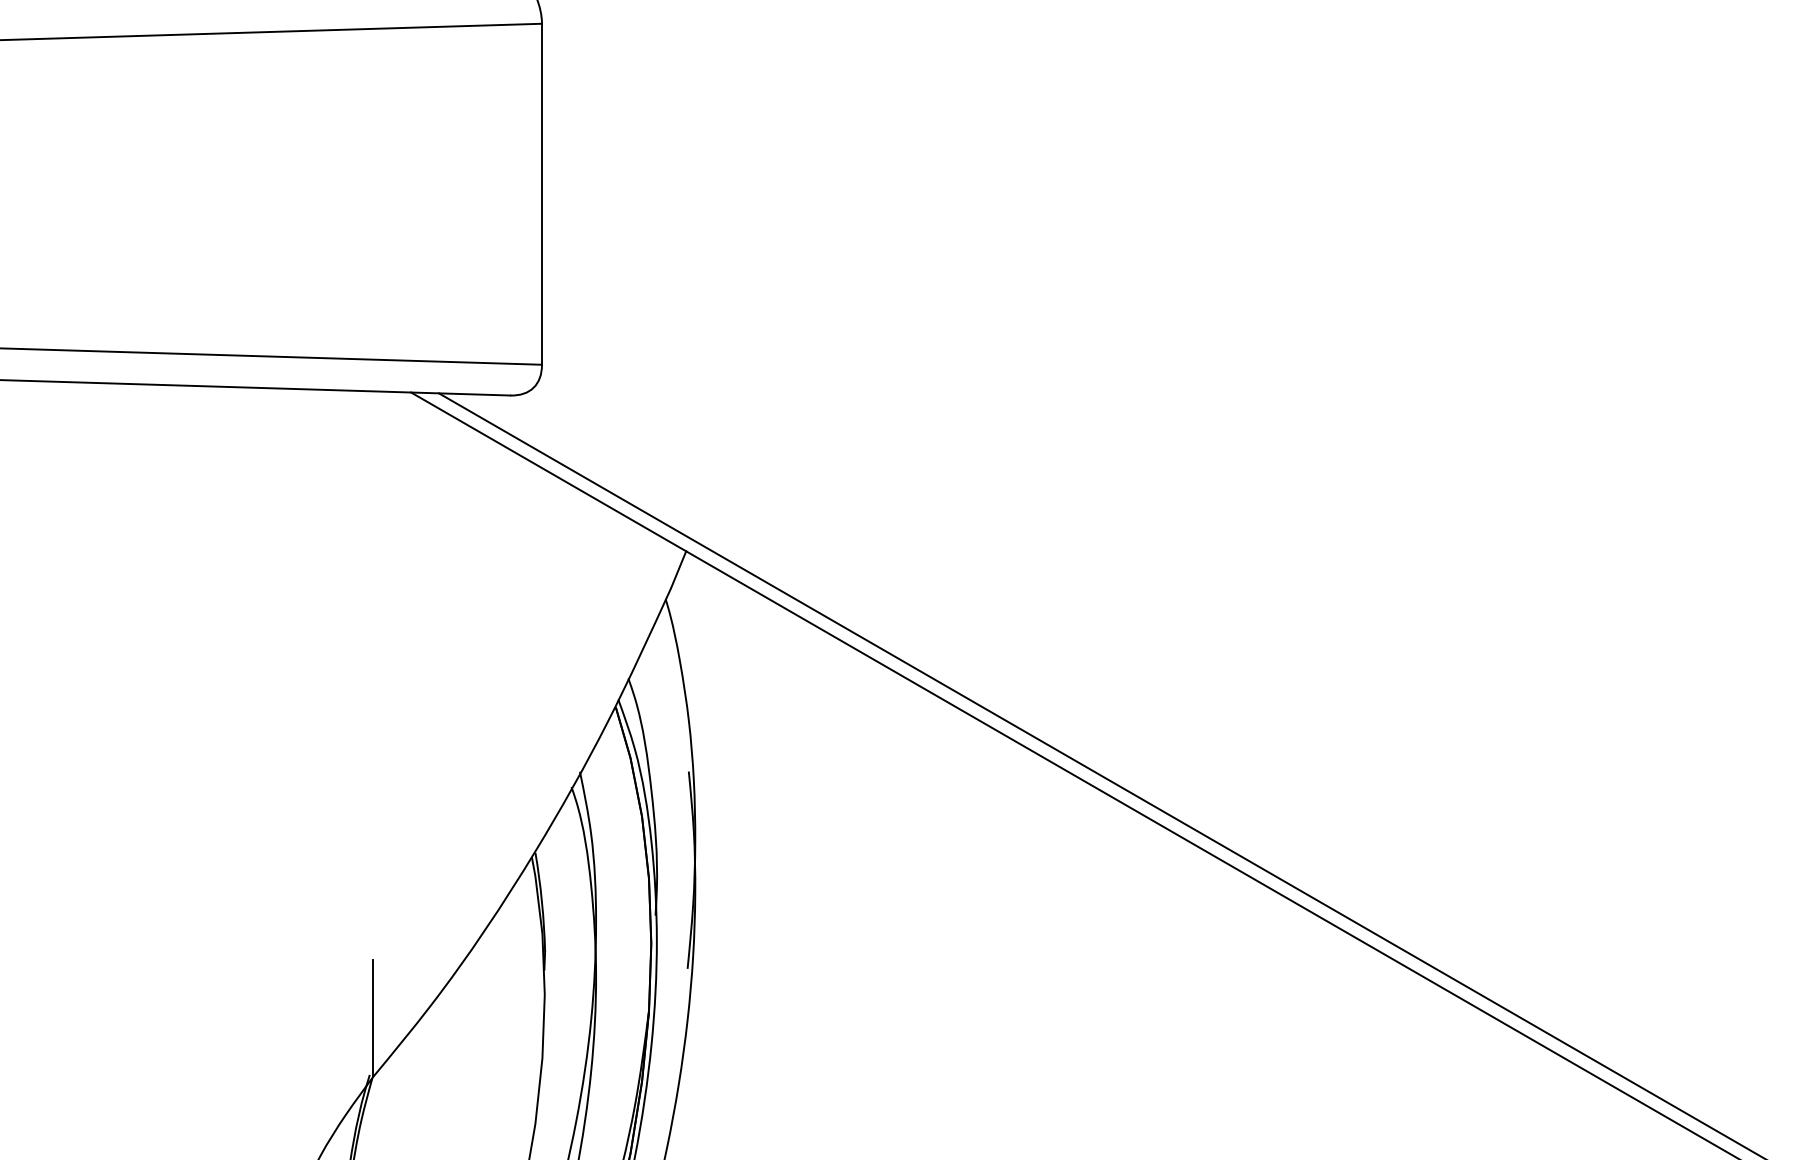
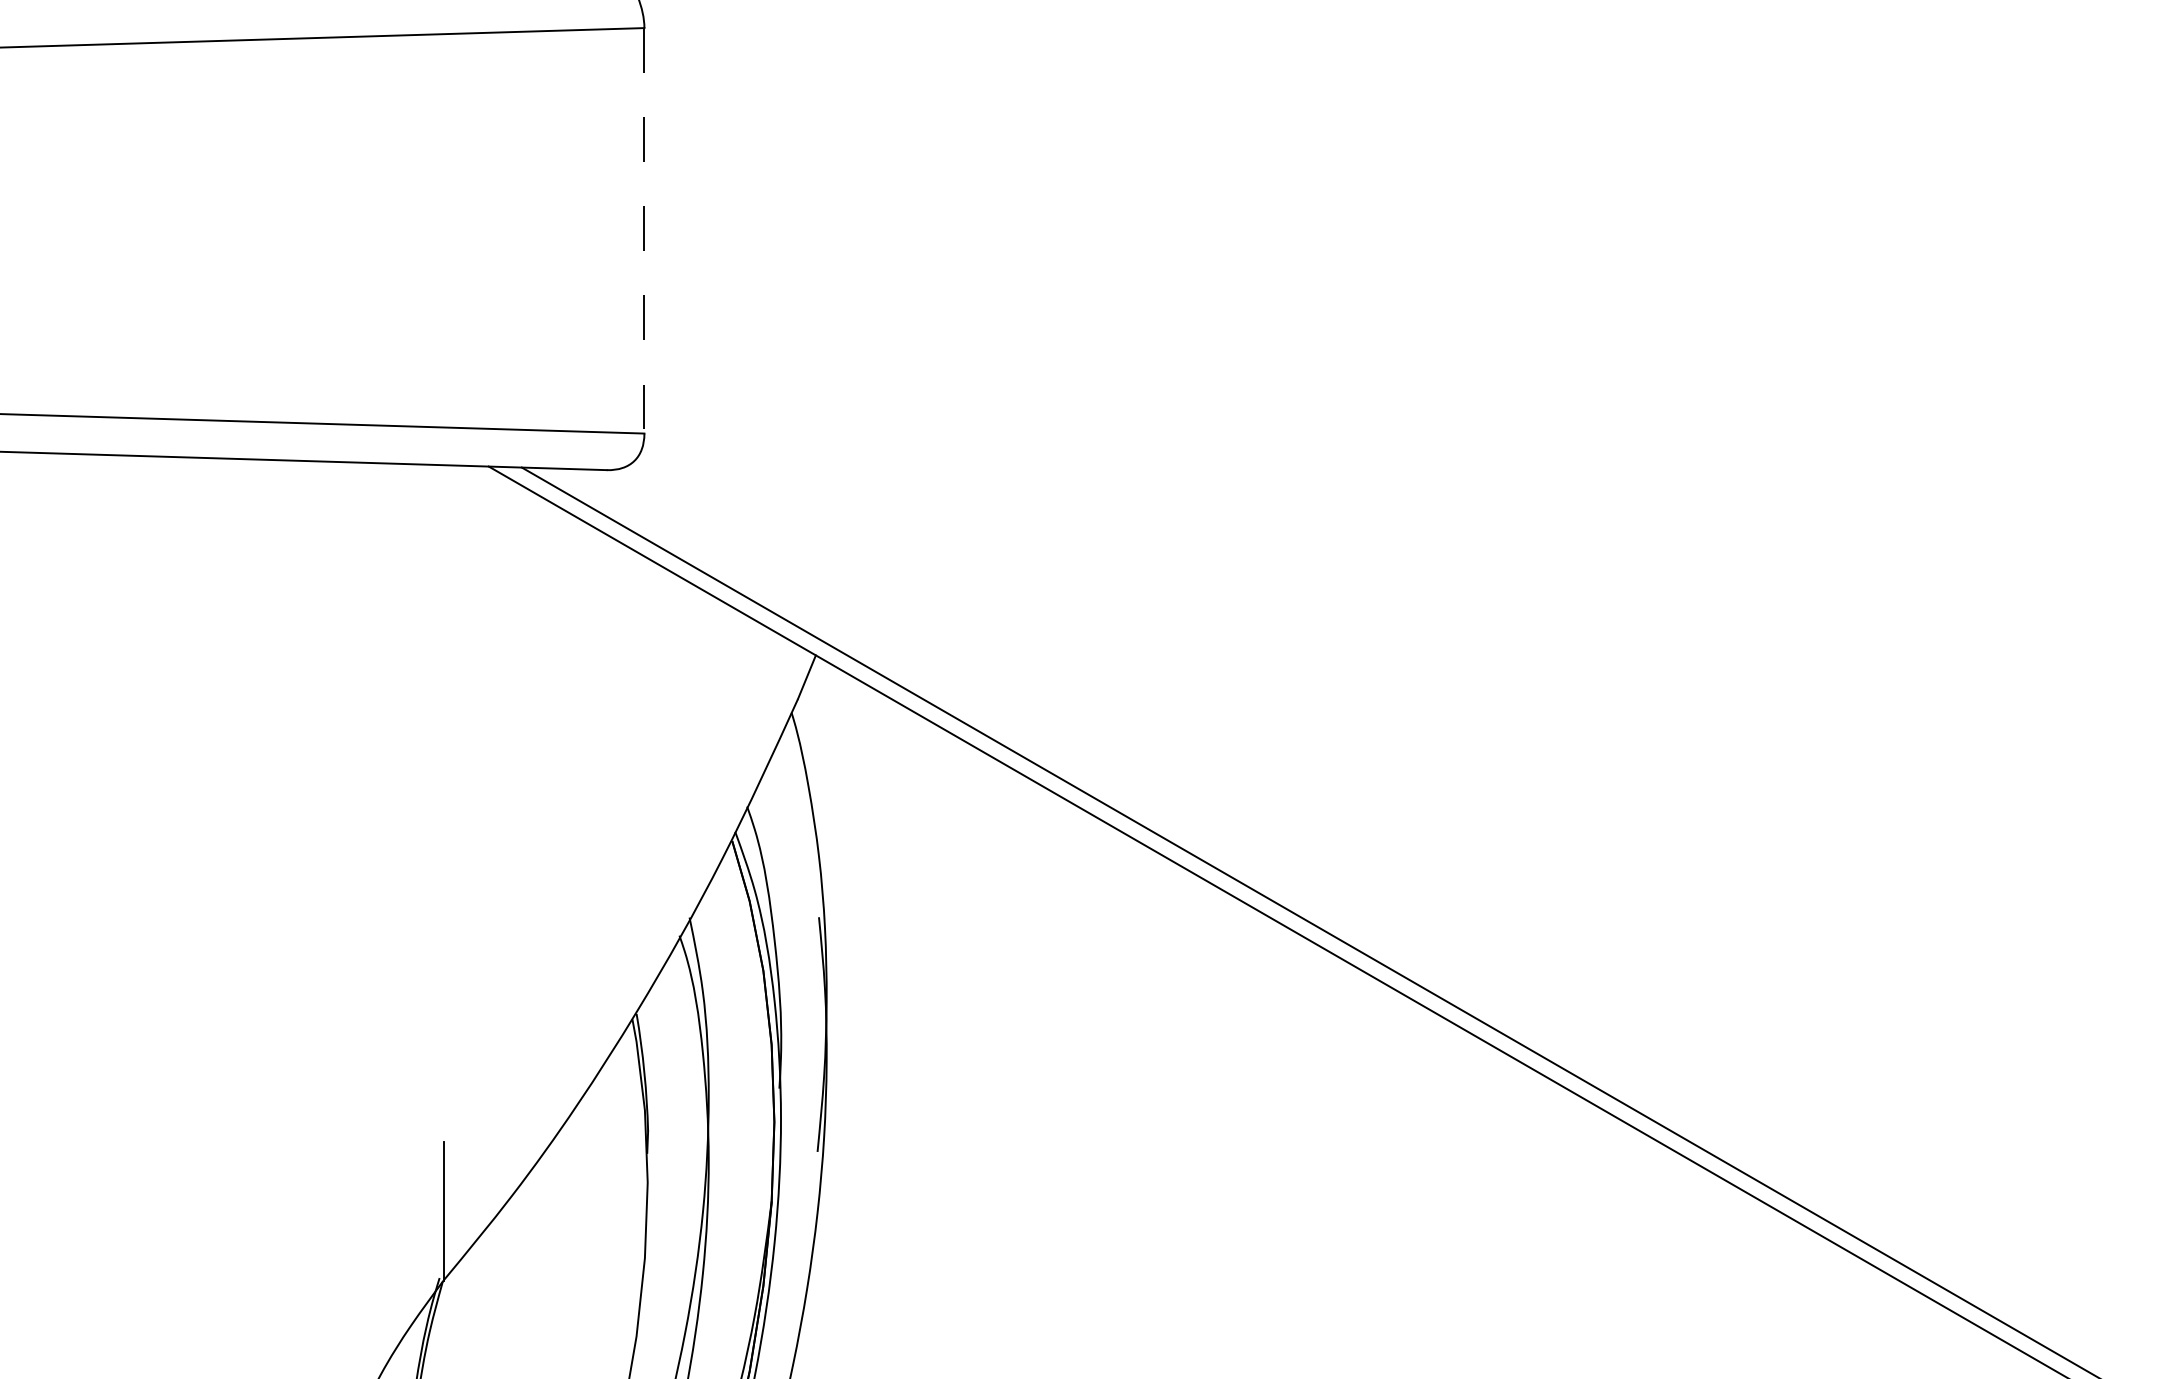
line: (542, 194) -> (645, 231), solid -> dashed

